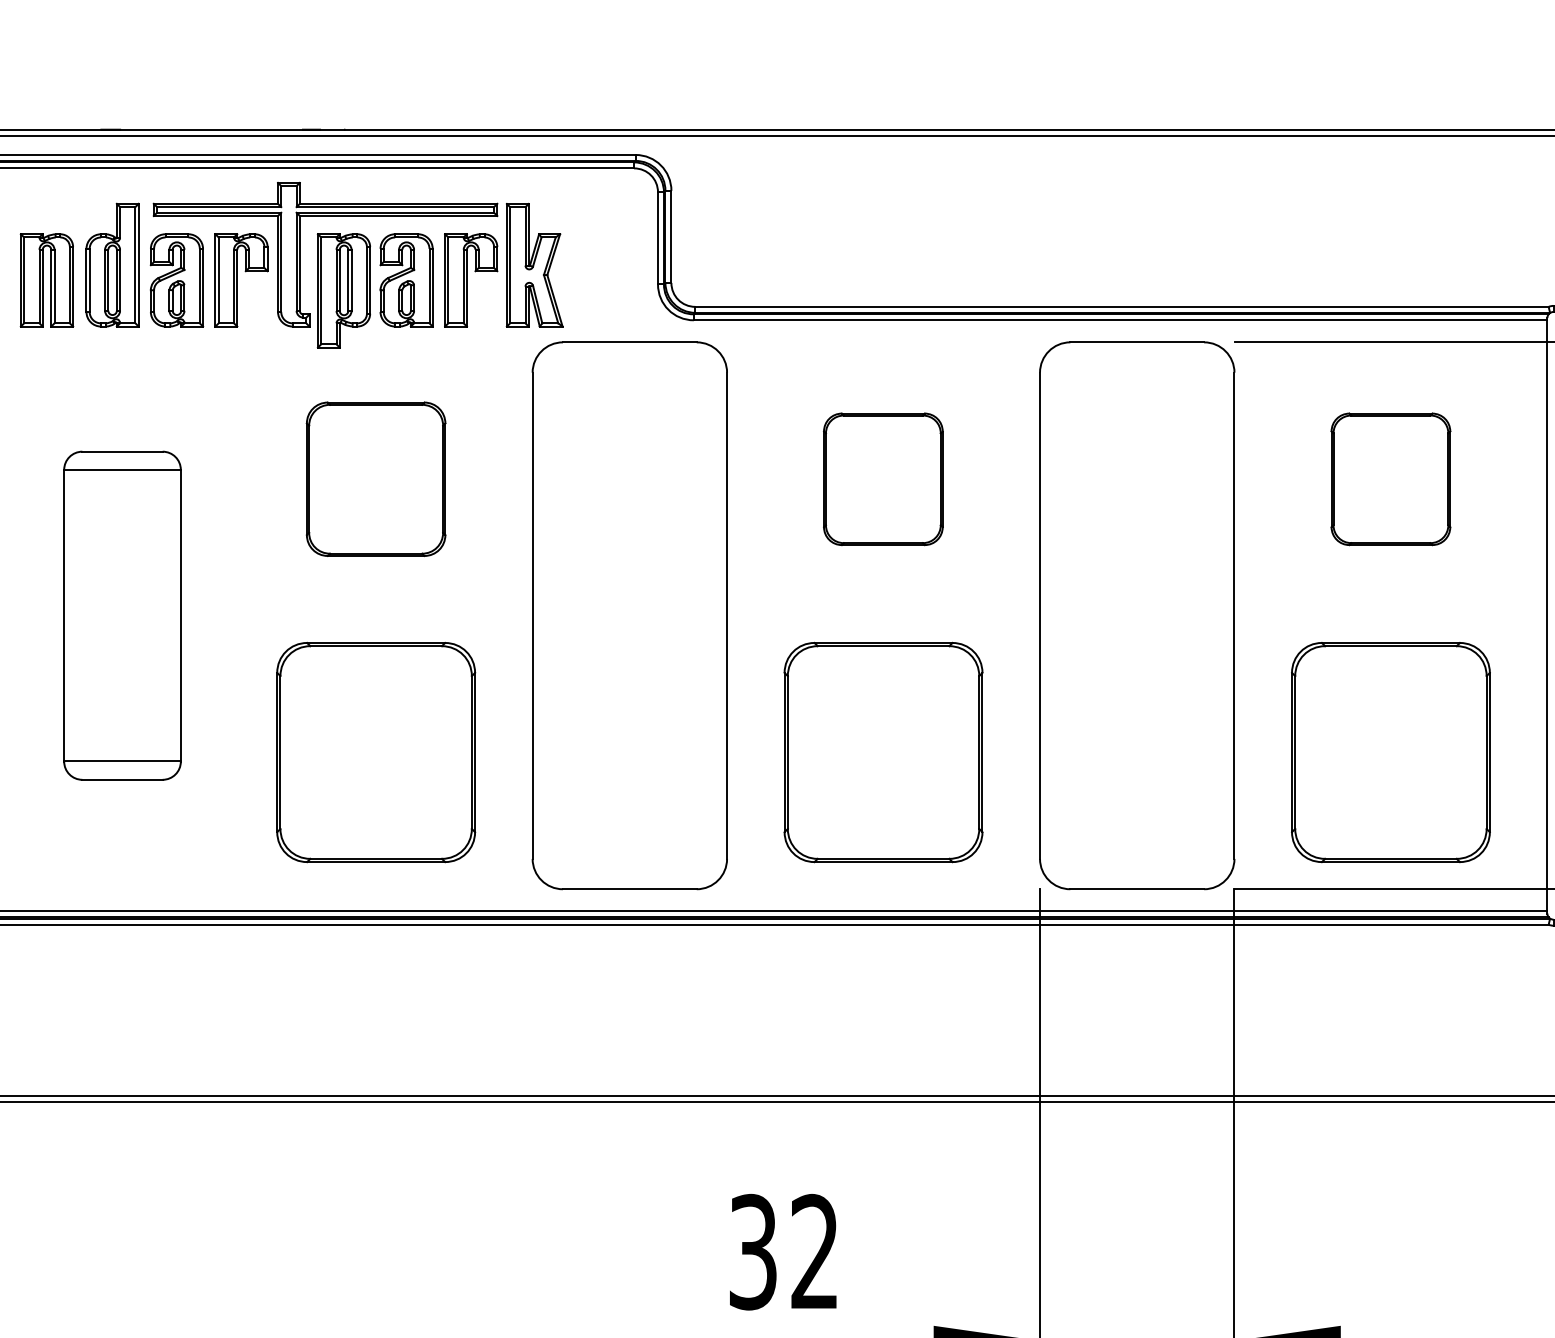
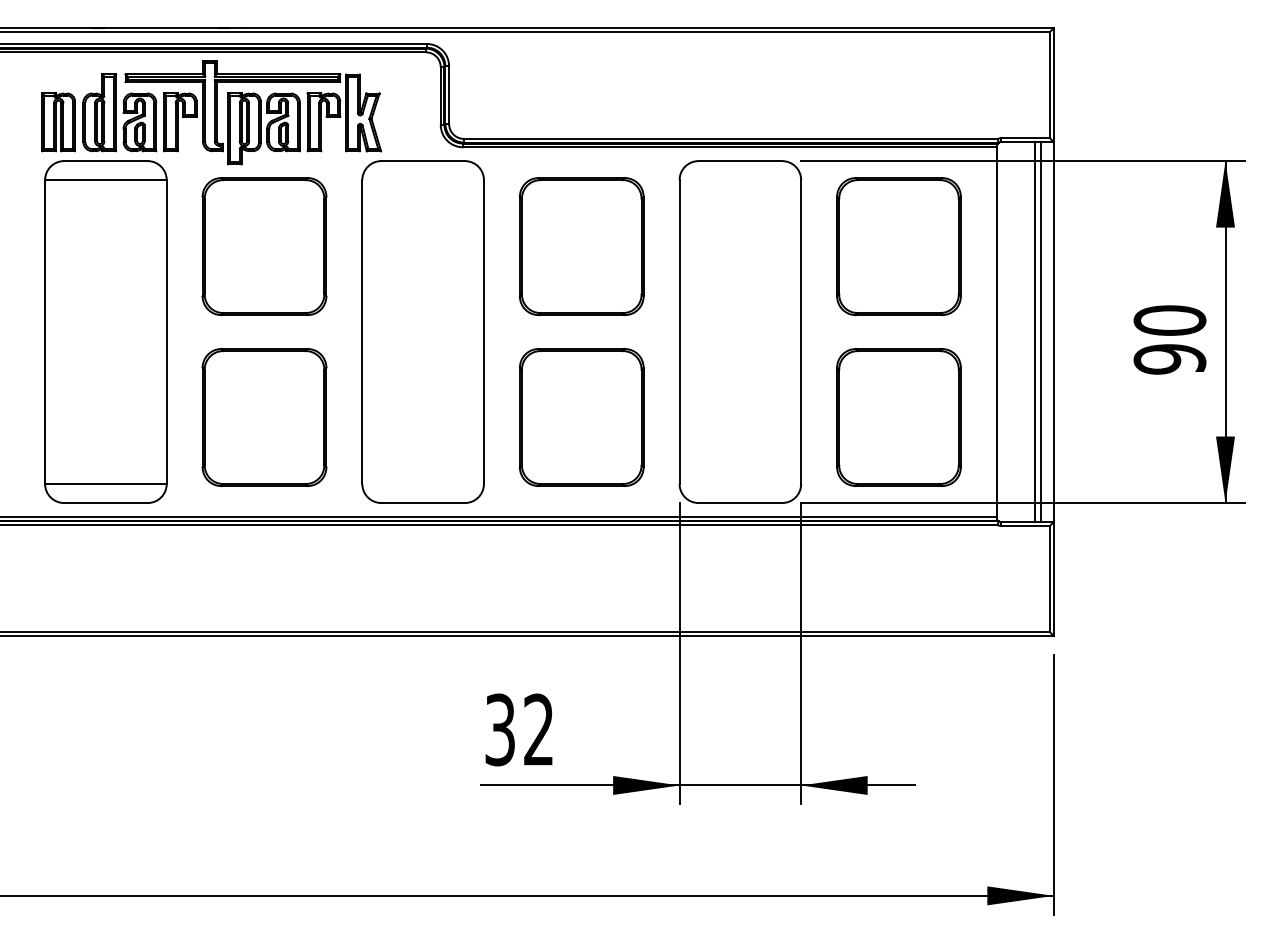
part: (376, 478) -> (264, 246), size x1.43
part: (883, 478) -> (581, 246), size x1.67
part: (1390, 478) -> (898, 246), size x1.67
part: (121, 614) -> (105, 331), size x1.67

